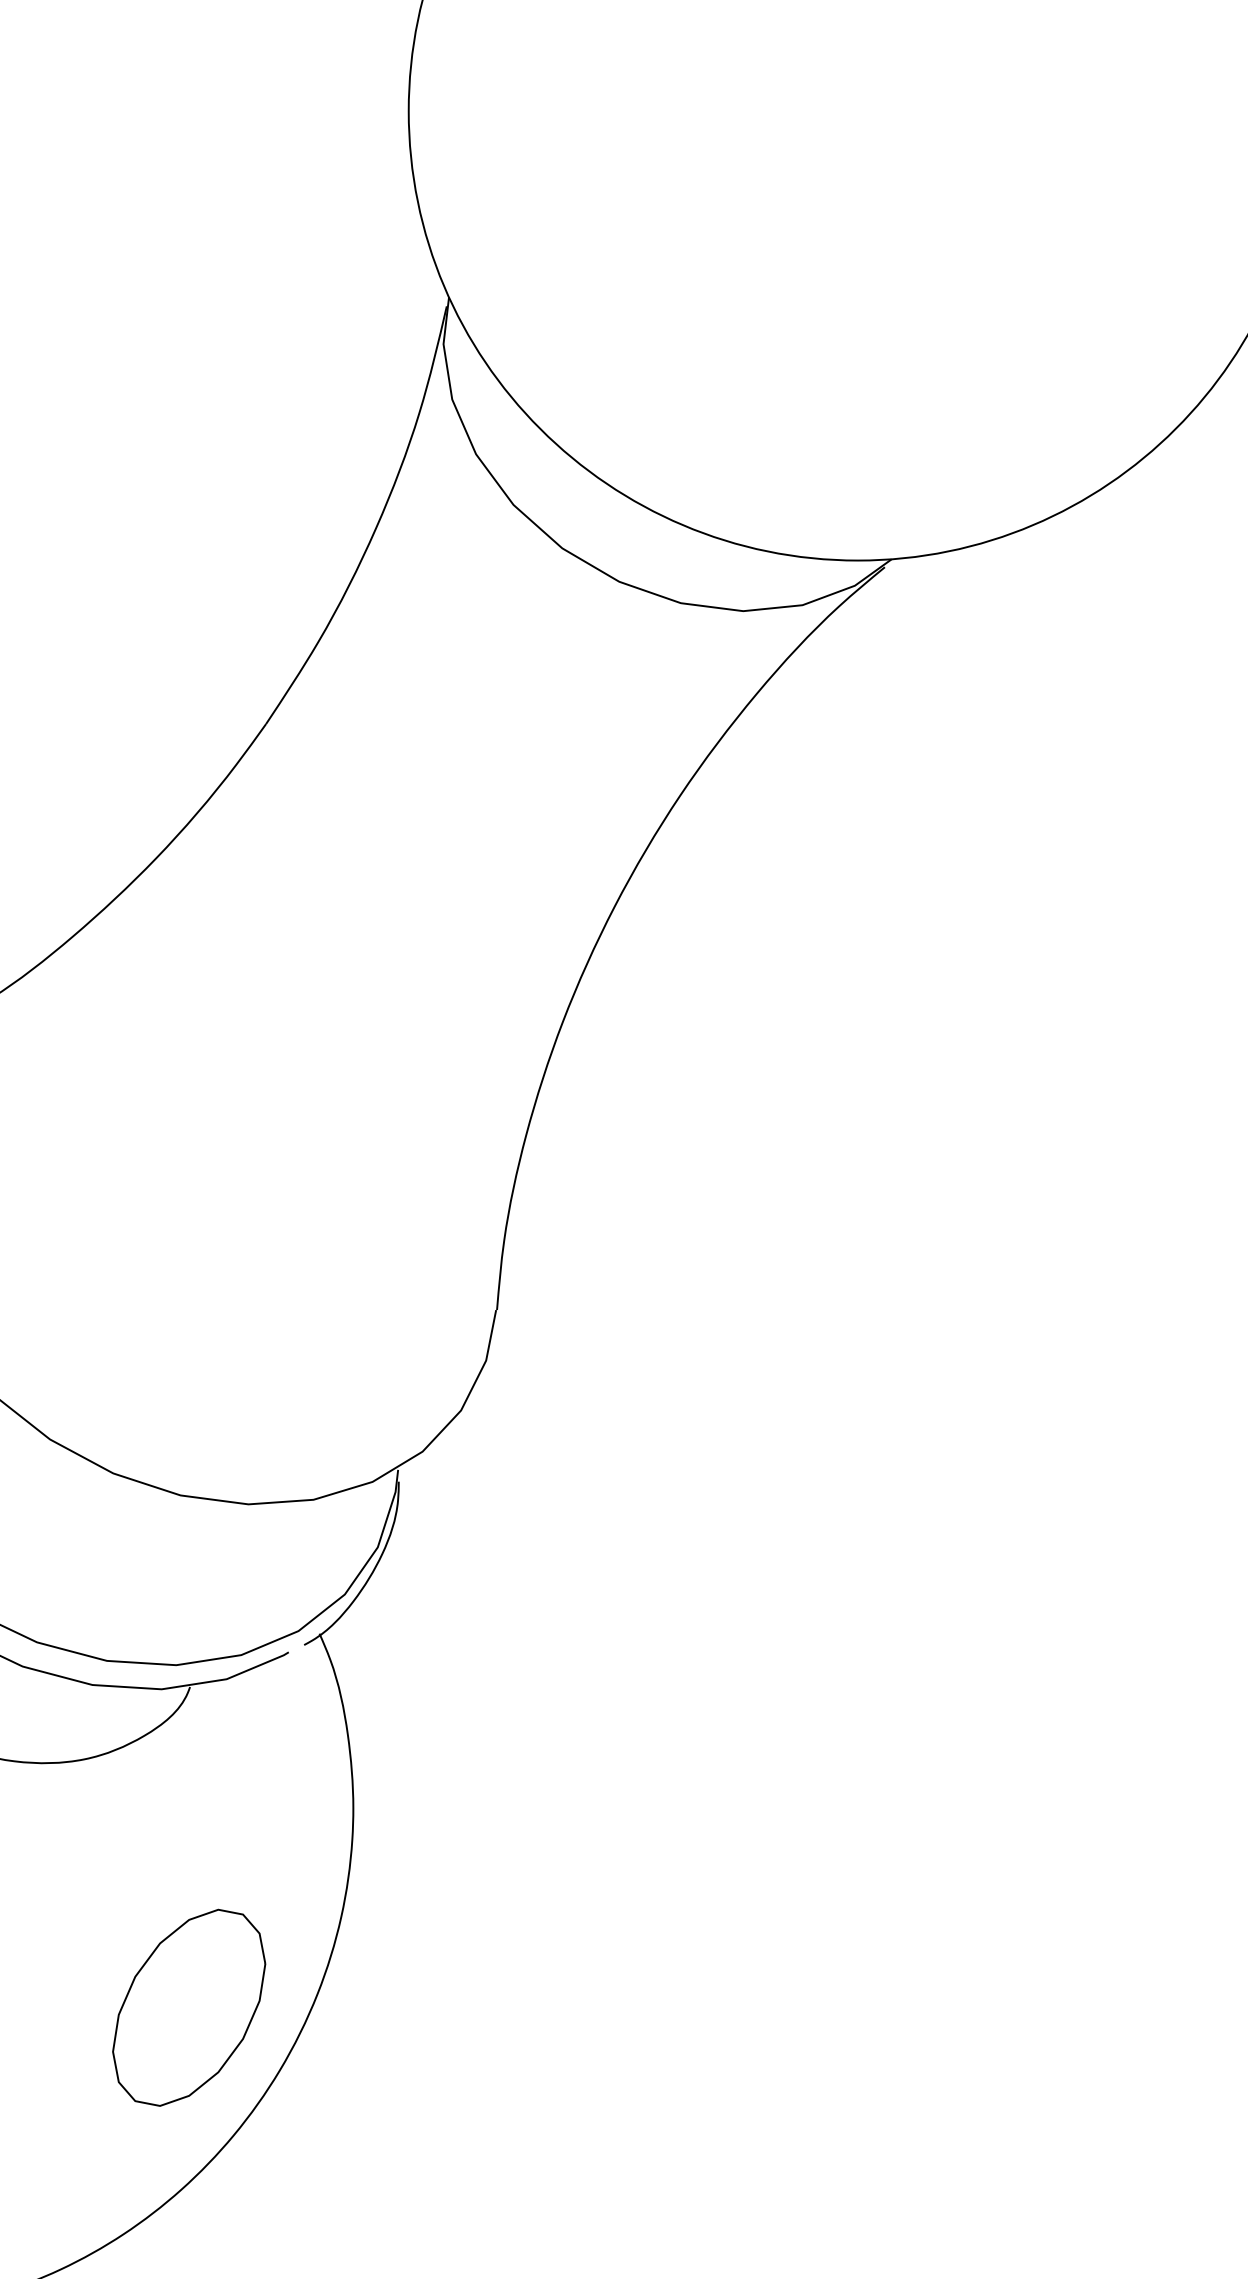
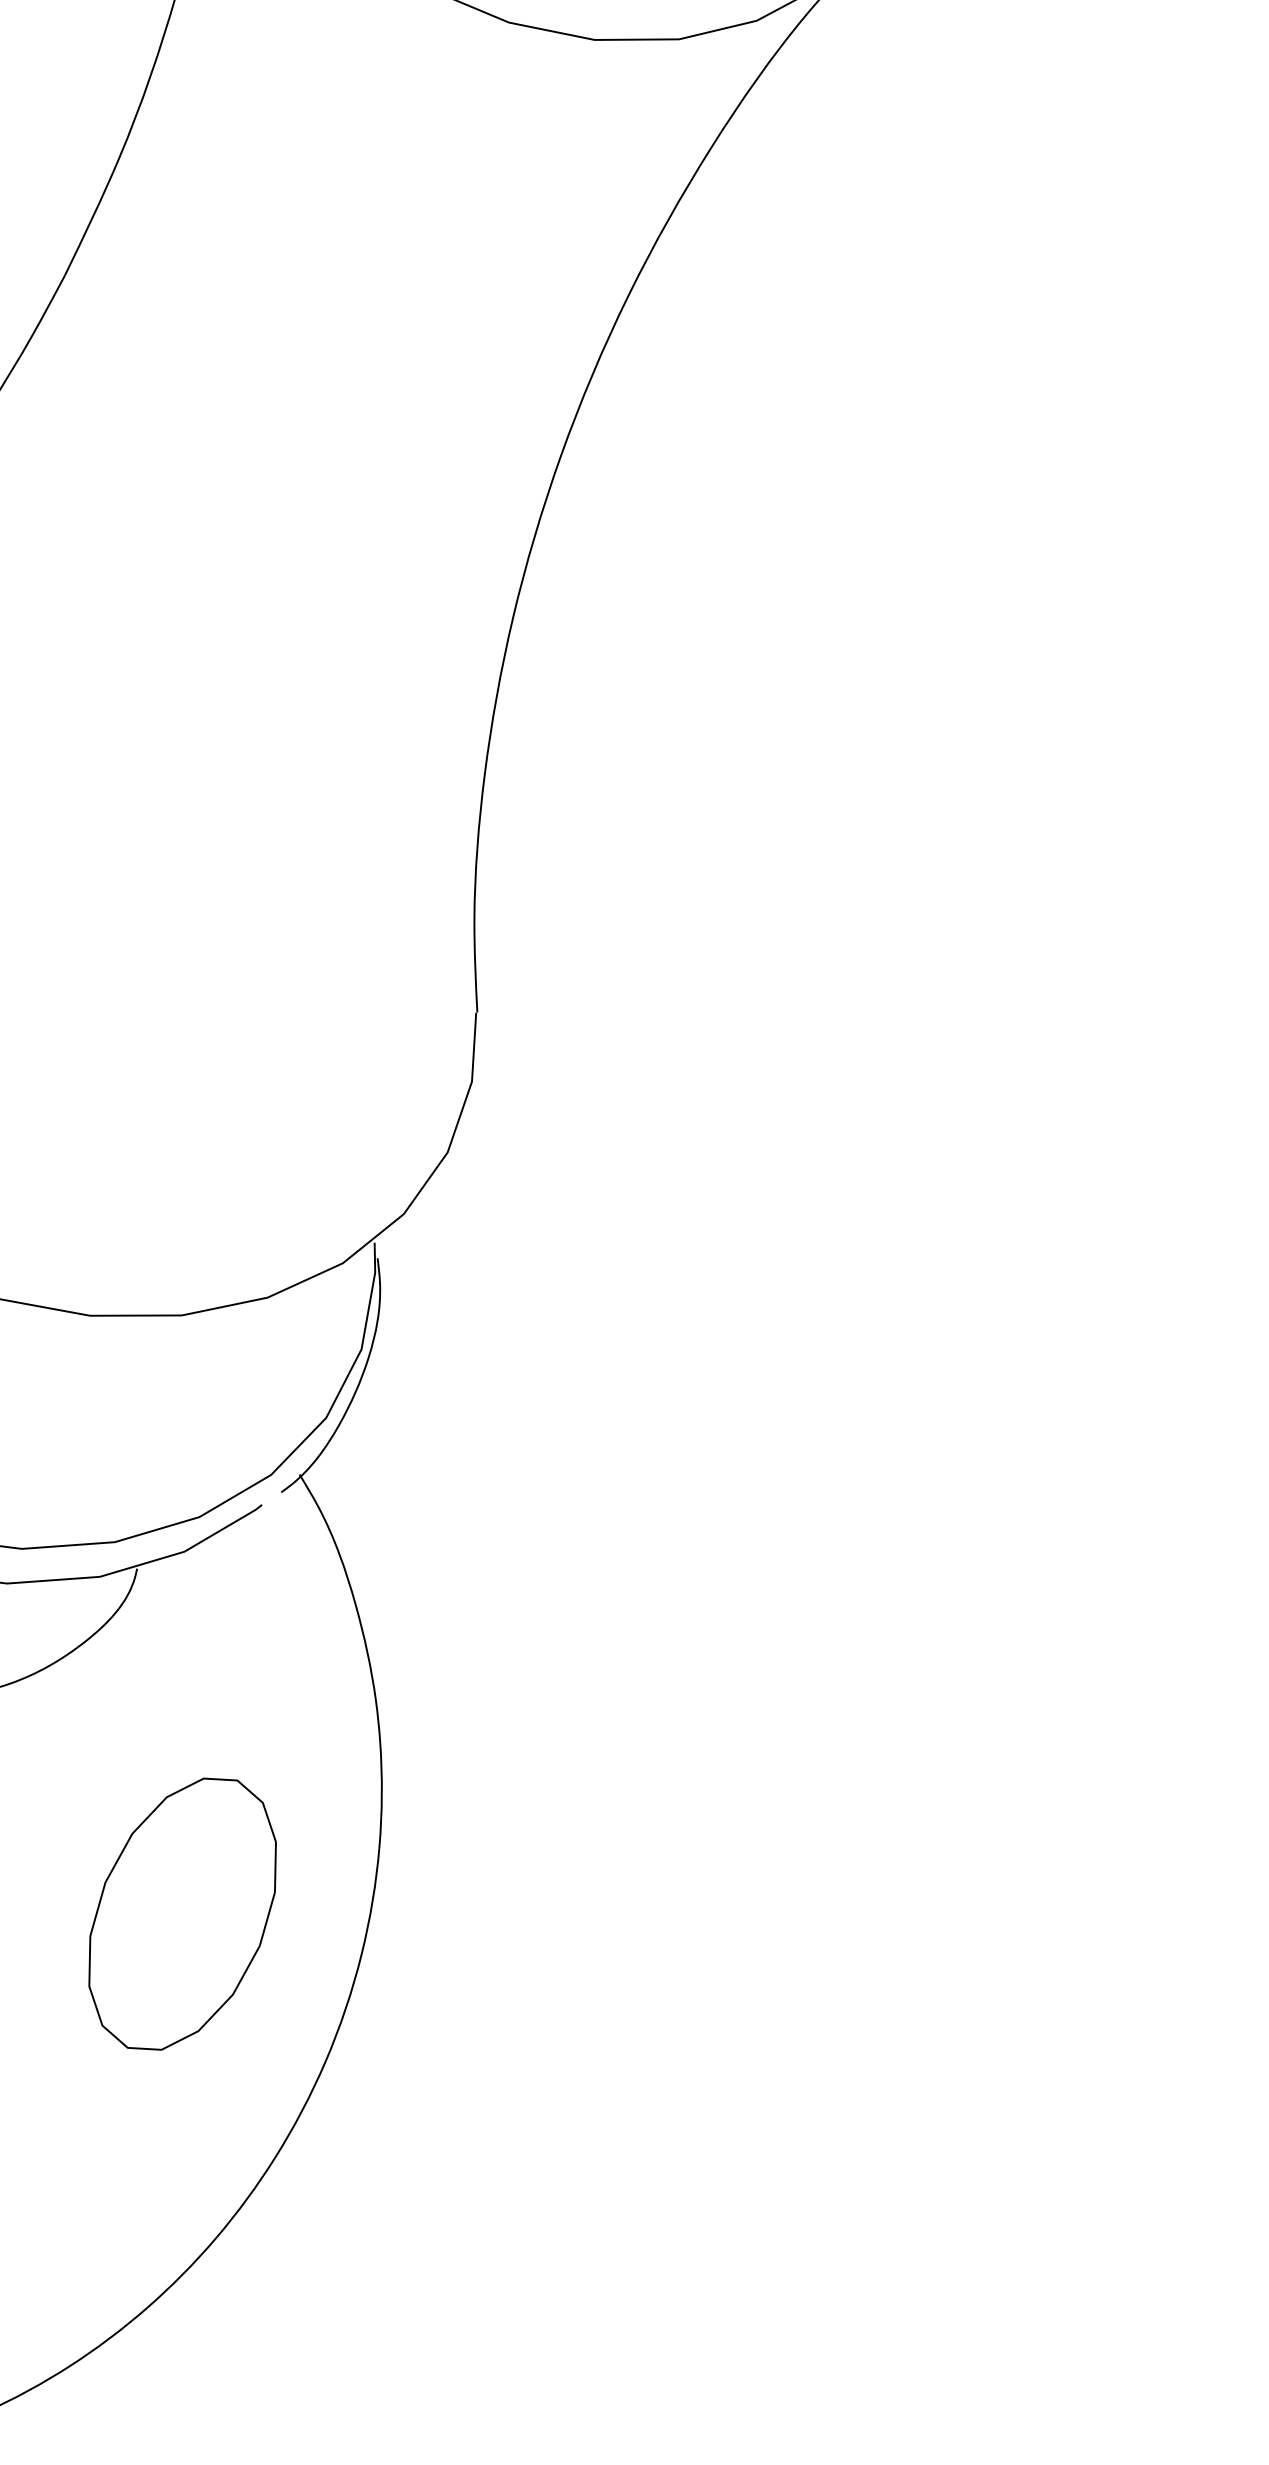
part: (189, 2007) -> (182, 1913), moved

